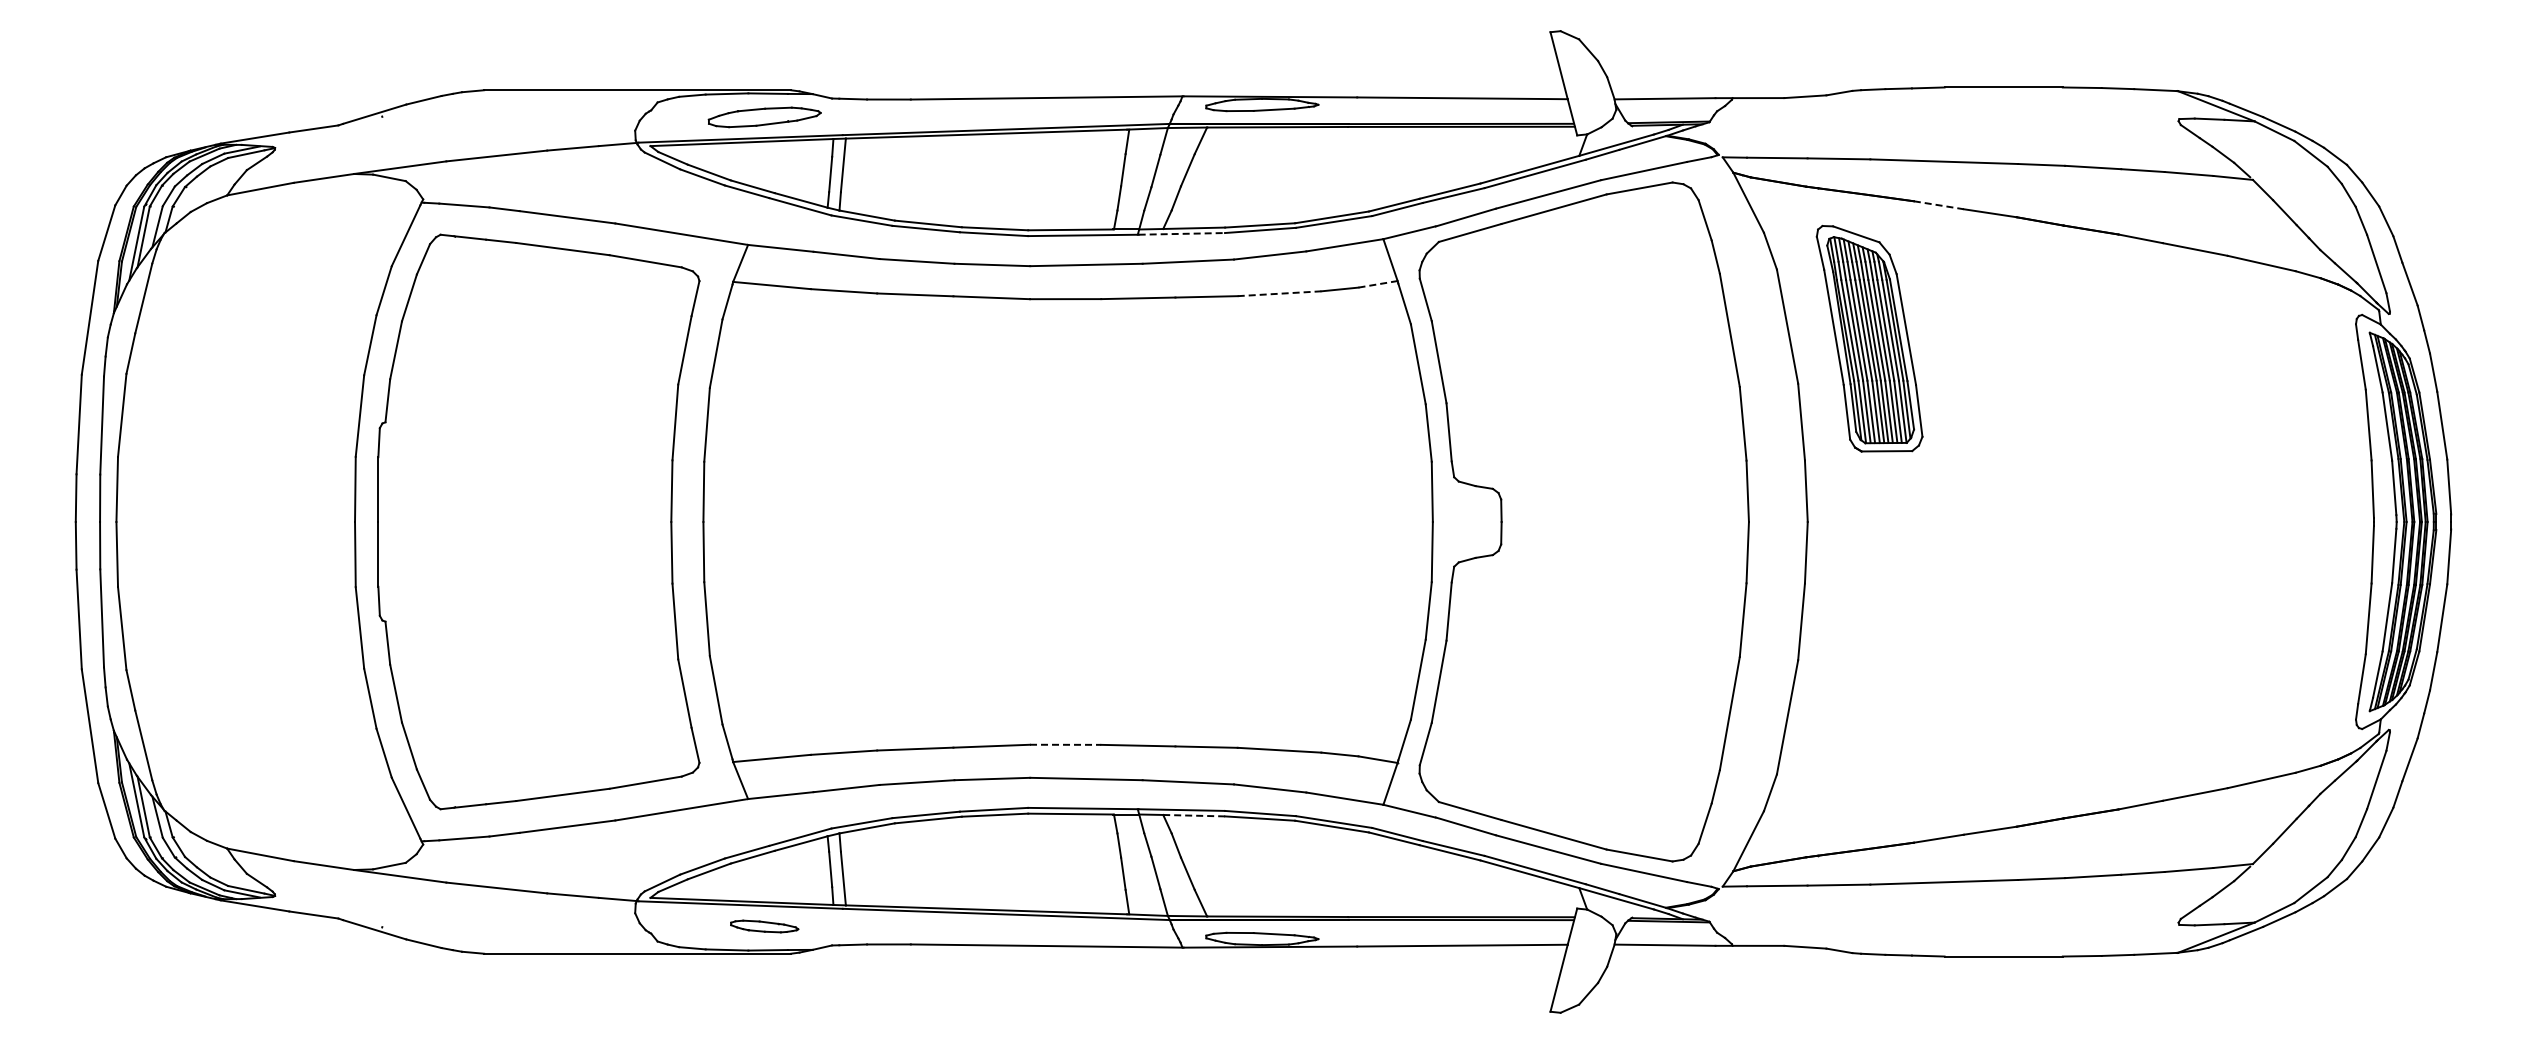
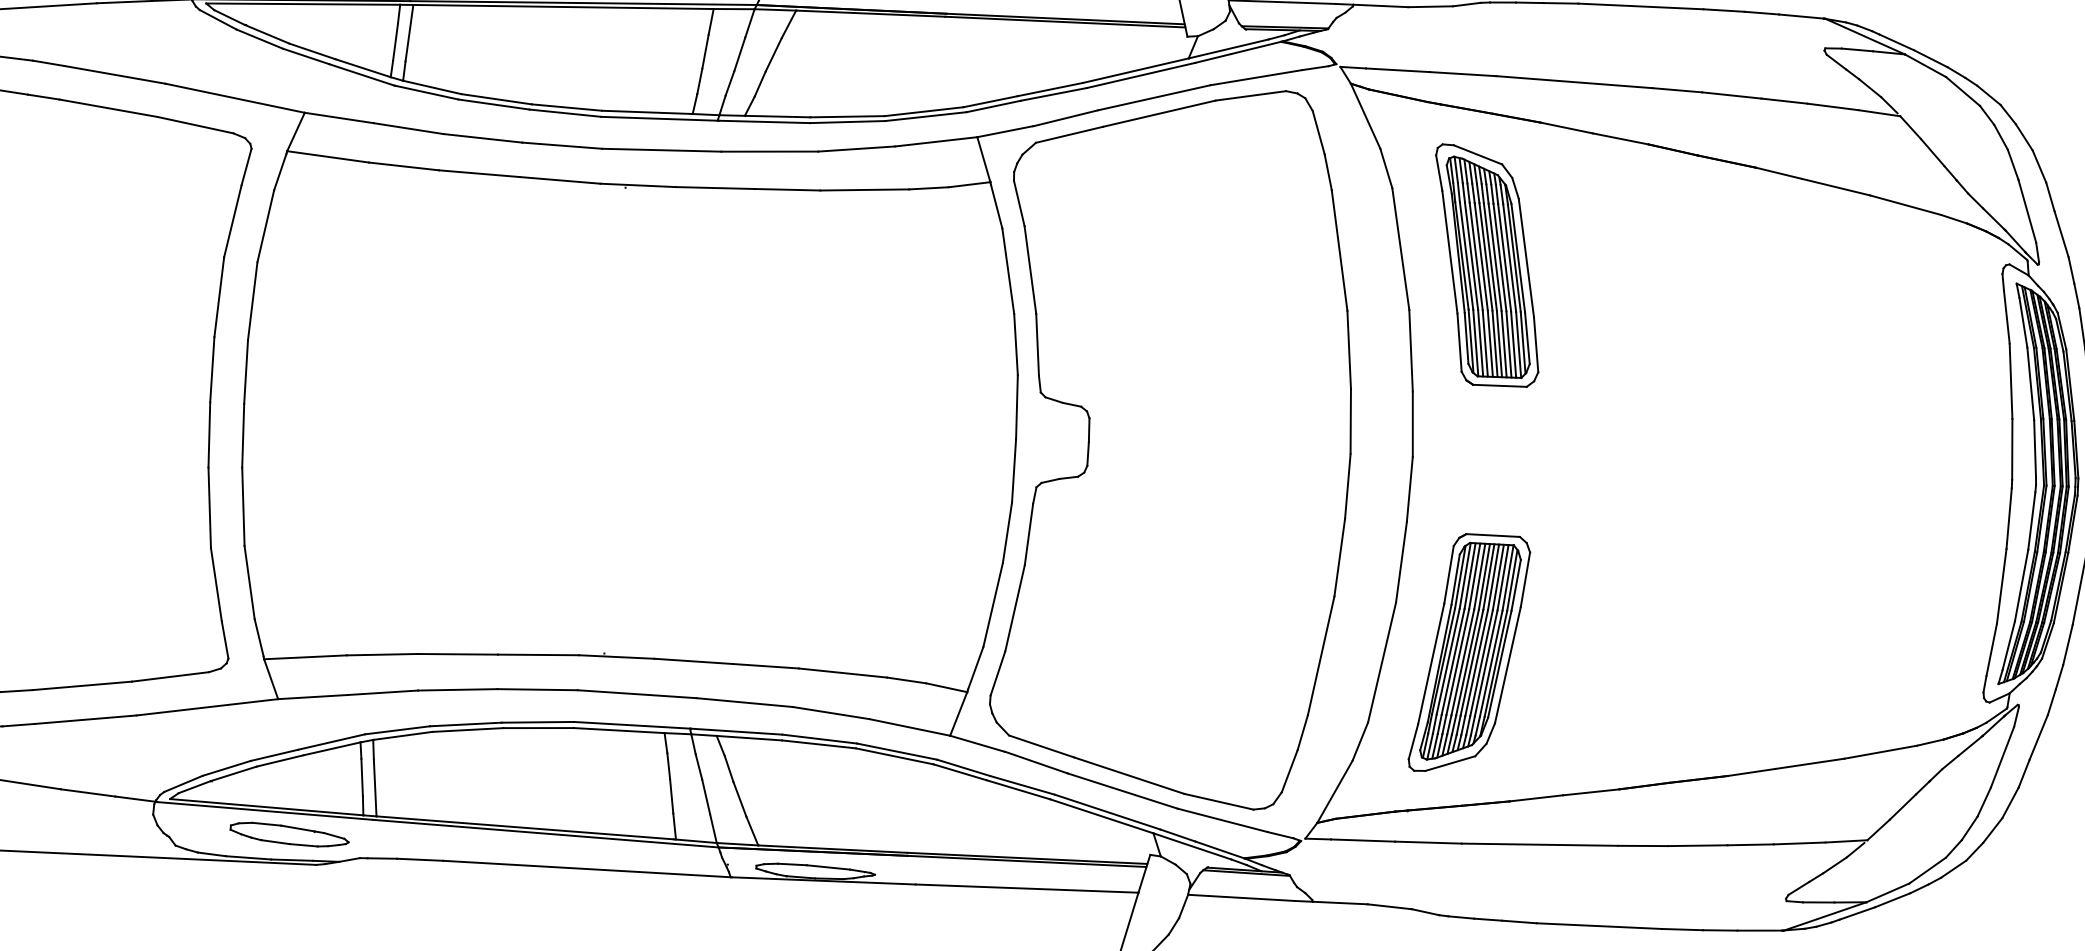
line: (1939, 205) -> (1567, 128), dashed -> solid
line: (1182, 233) -> (765, 121), dashed -> solid
line: (1378, 284) -> (969, 184), dashed -> solid
line: (1279, 293) -> (864, 189), dashed -> solid
part: (1869, 704) -> (1469, 652), added
line: (1065, 744) -> (616, 656), dashed -> solid
line: (1194, 815) -> (749, 738), dashed -> solid
part: (764, 926) -> (289, 834), size x1.67

